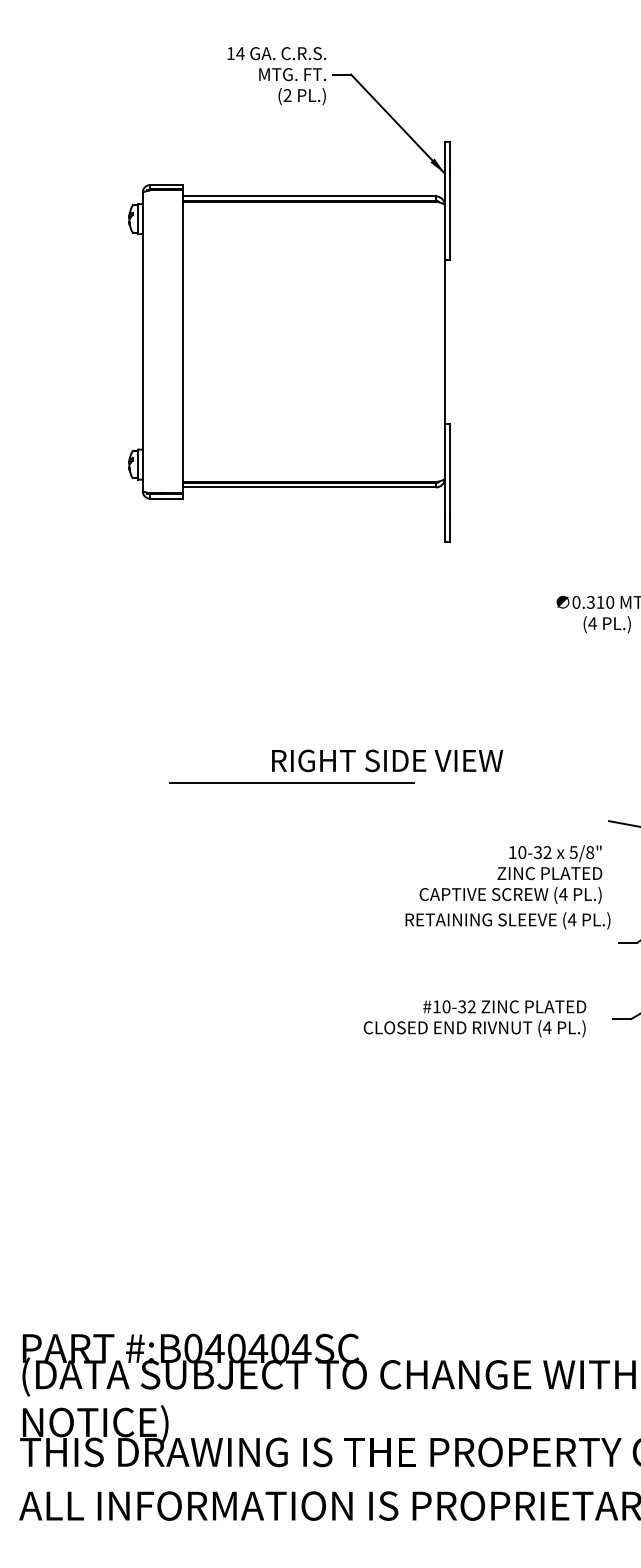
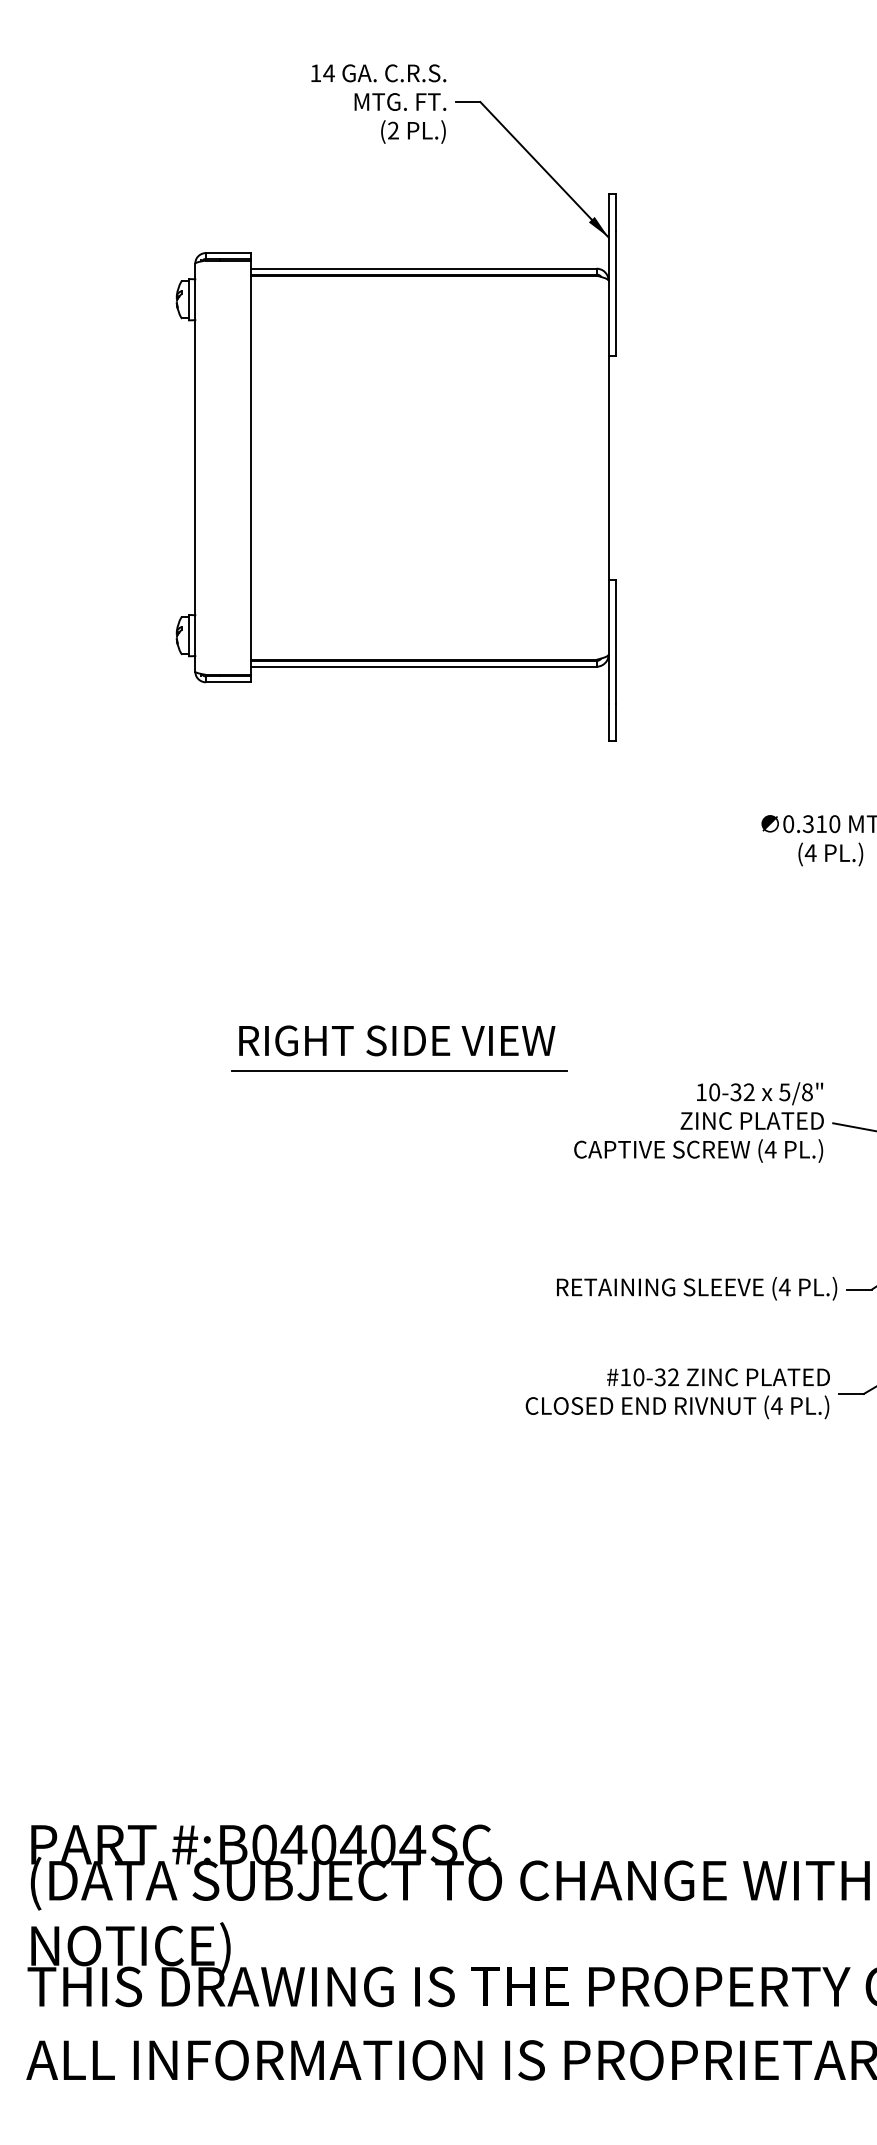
text: (387, 760) -> (397, 1040), moved
text: (510, 874) -> (698, 1122), moved
text: (508, 920) -> (697, 1288), moved
text: (474, 1018) -> (677, 1393), moved

